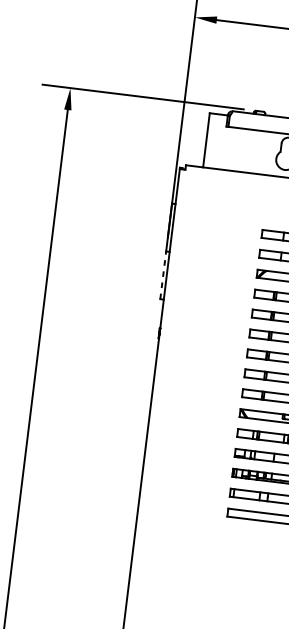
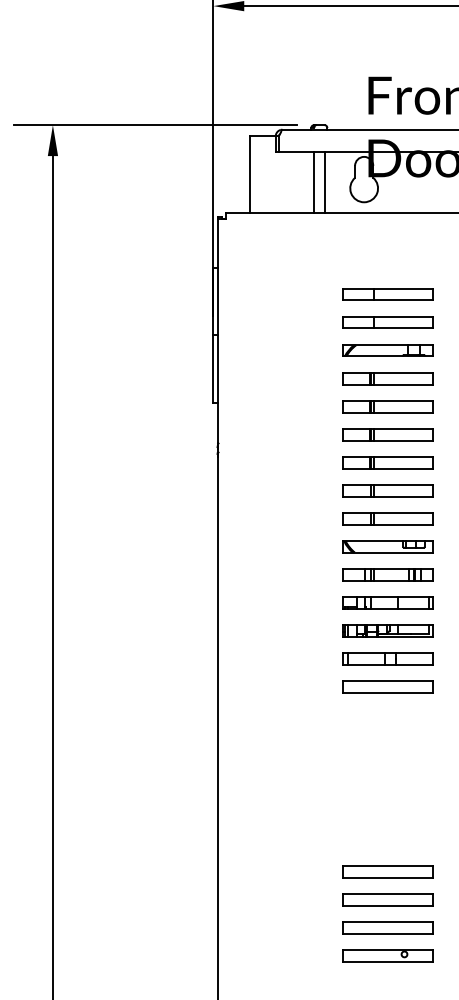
line: (250, 151) -> (313, 182), added
line: (258, 152) -> (324, 182), added
line: (163, 275) -> (213, 369), dashed -> solid

